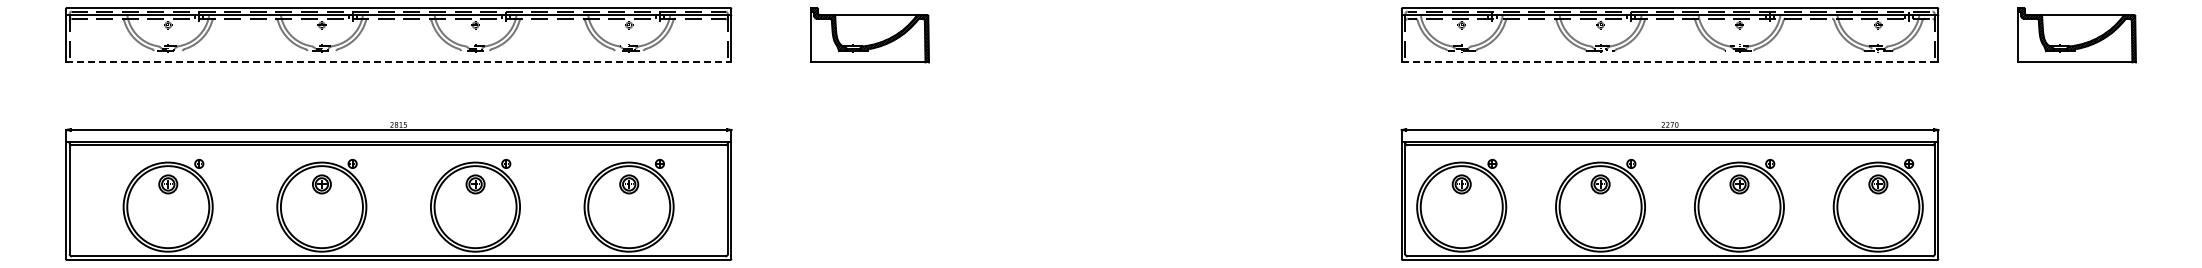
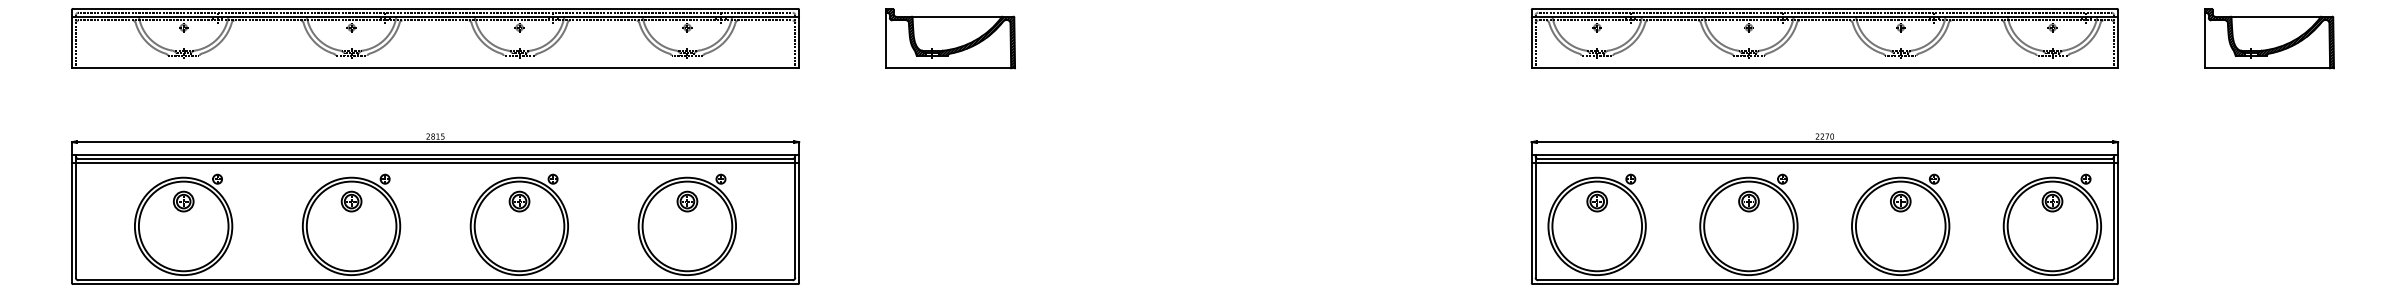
line: (398, 62) -> (435, 68), dashed -> solid
line: (1670, 62) -> (1825, 68), dashed -> solid
line: (398, 148) -> (435, 162), added
line: (1669, 148) -> (1824, 162), added

